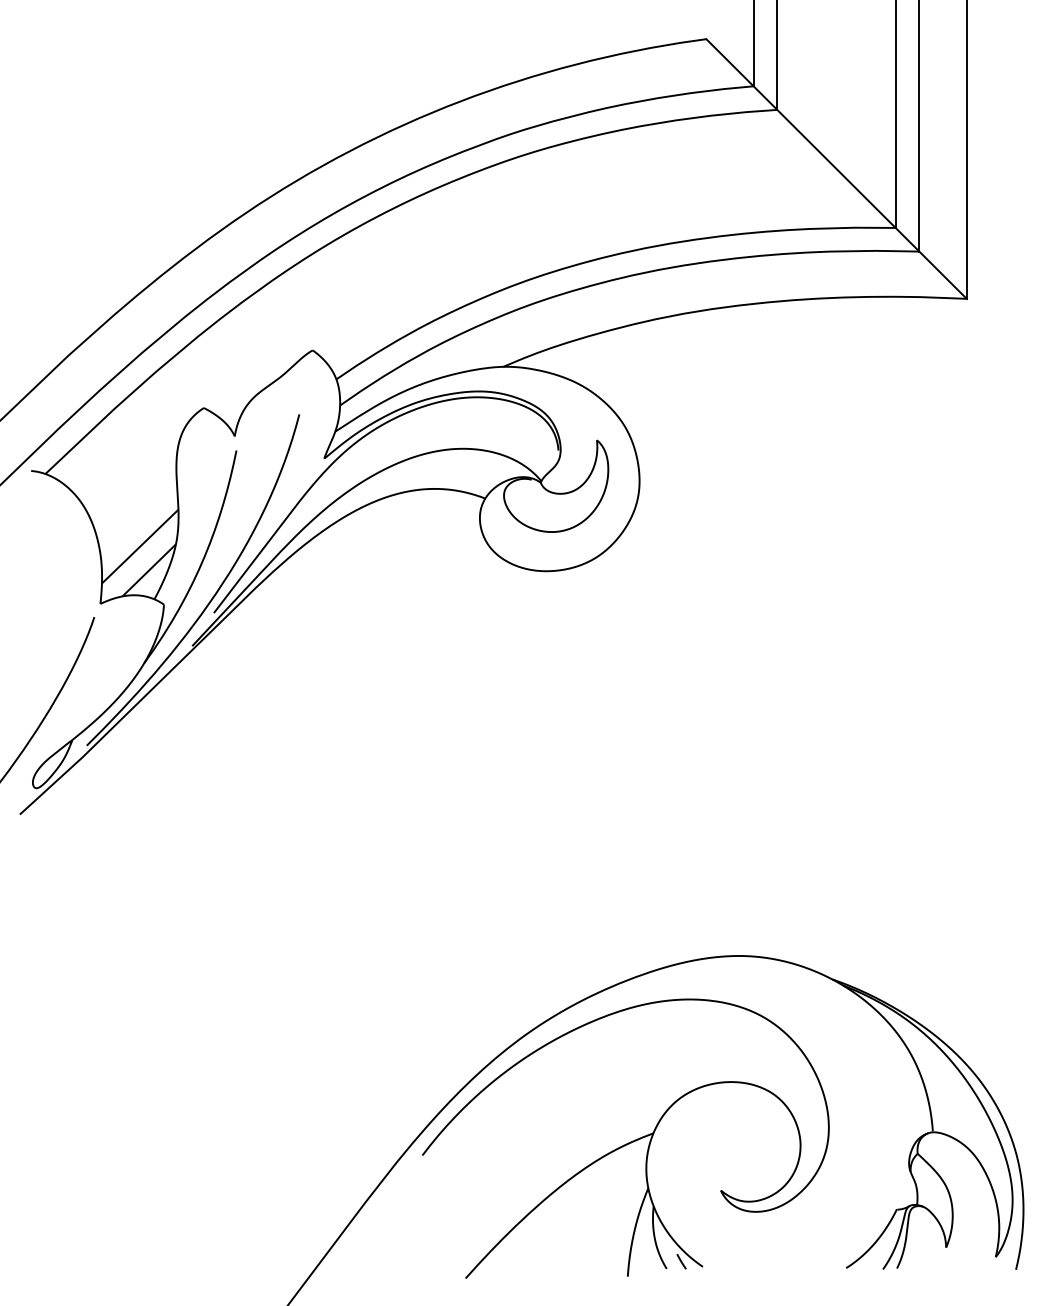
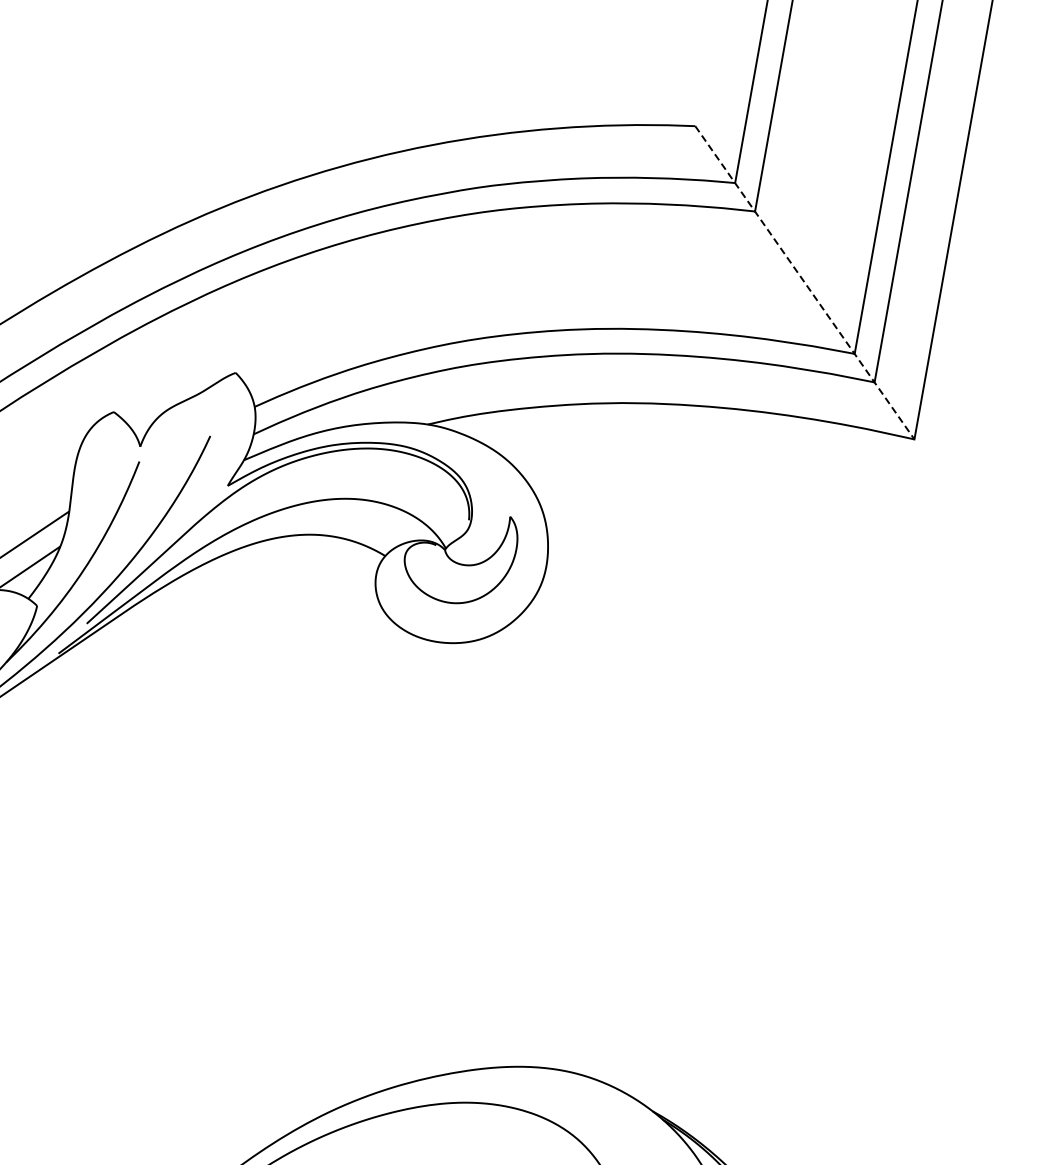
line: (836, 169) -> (804, 283), solid -> dashed

